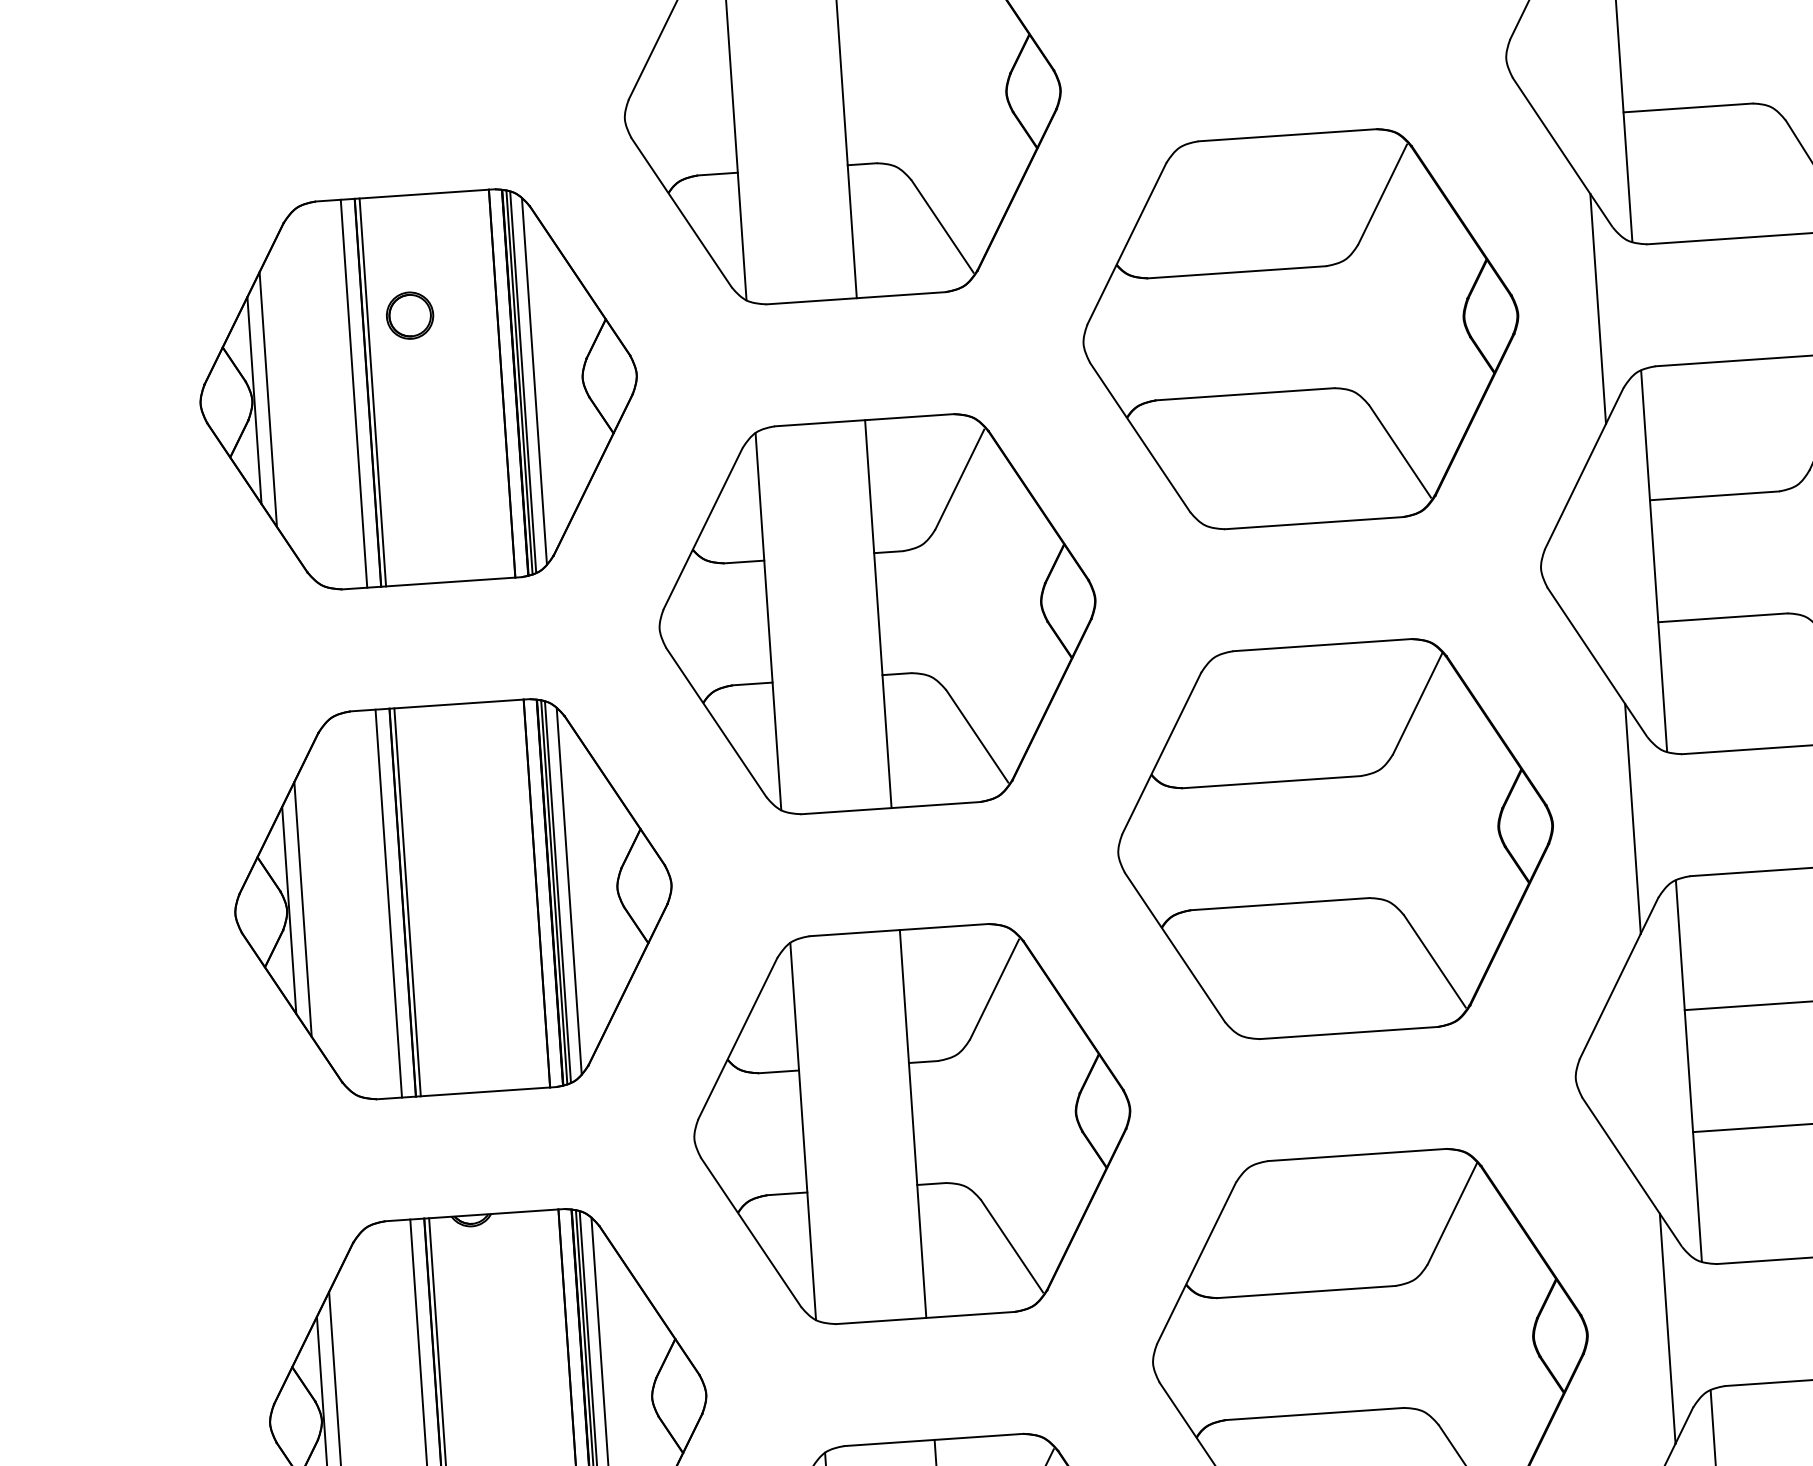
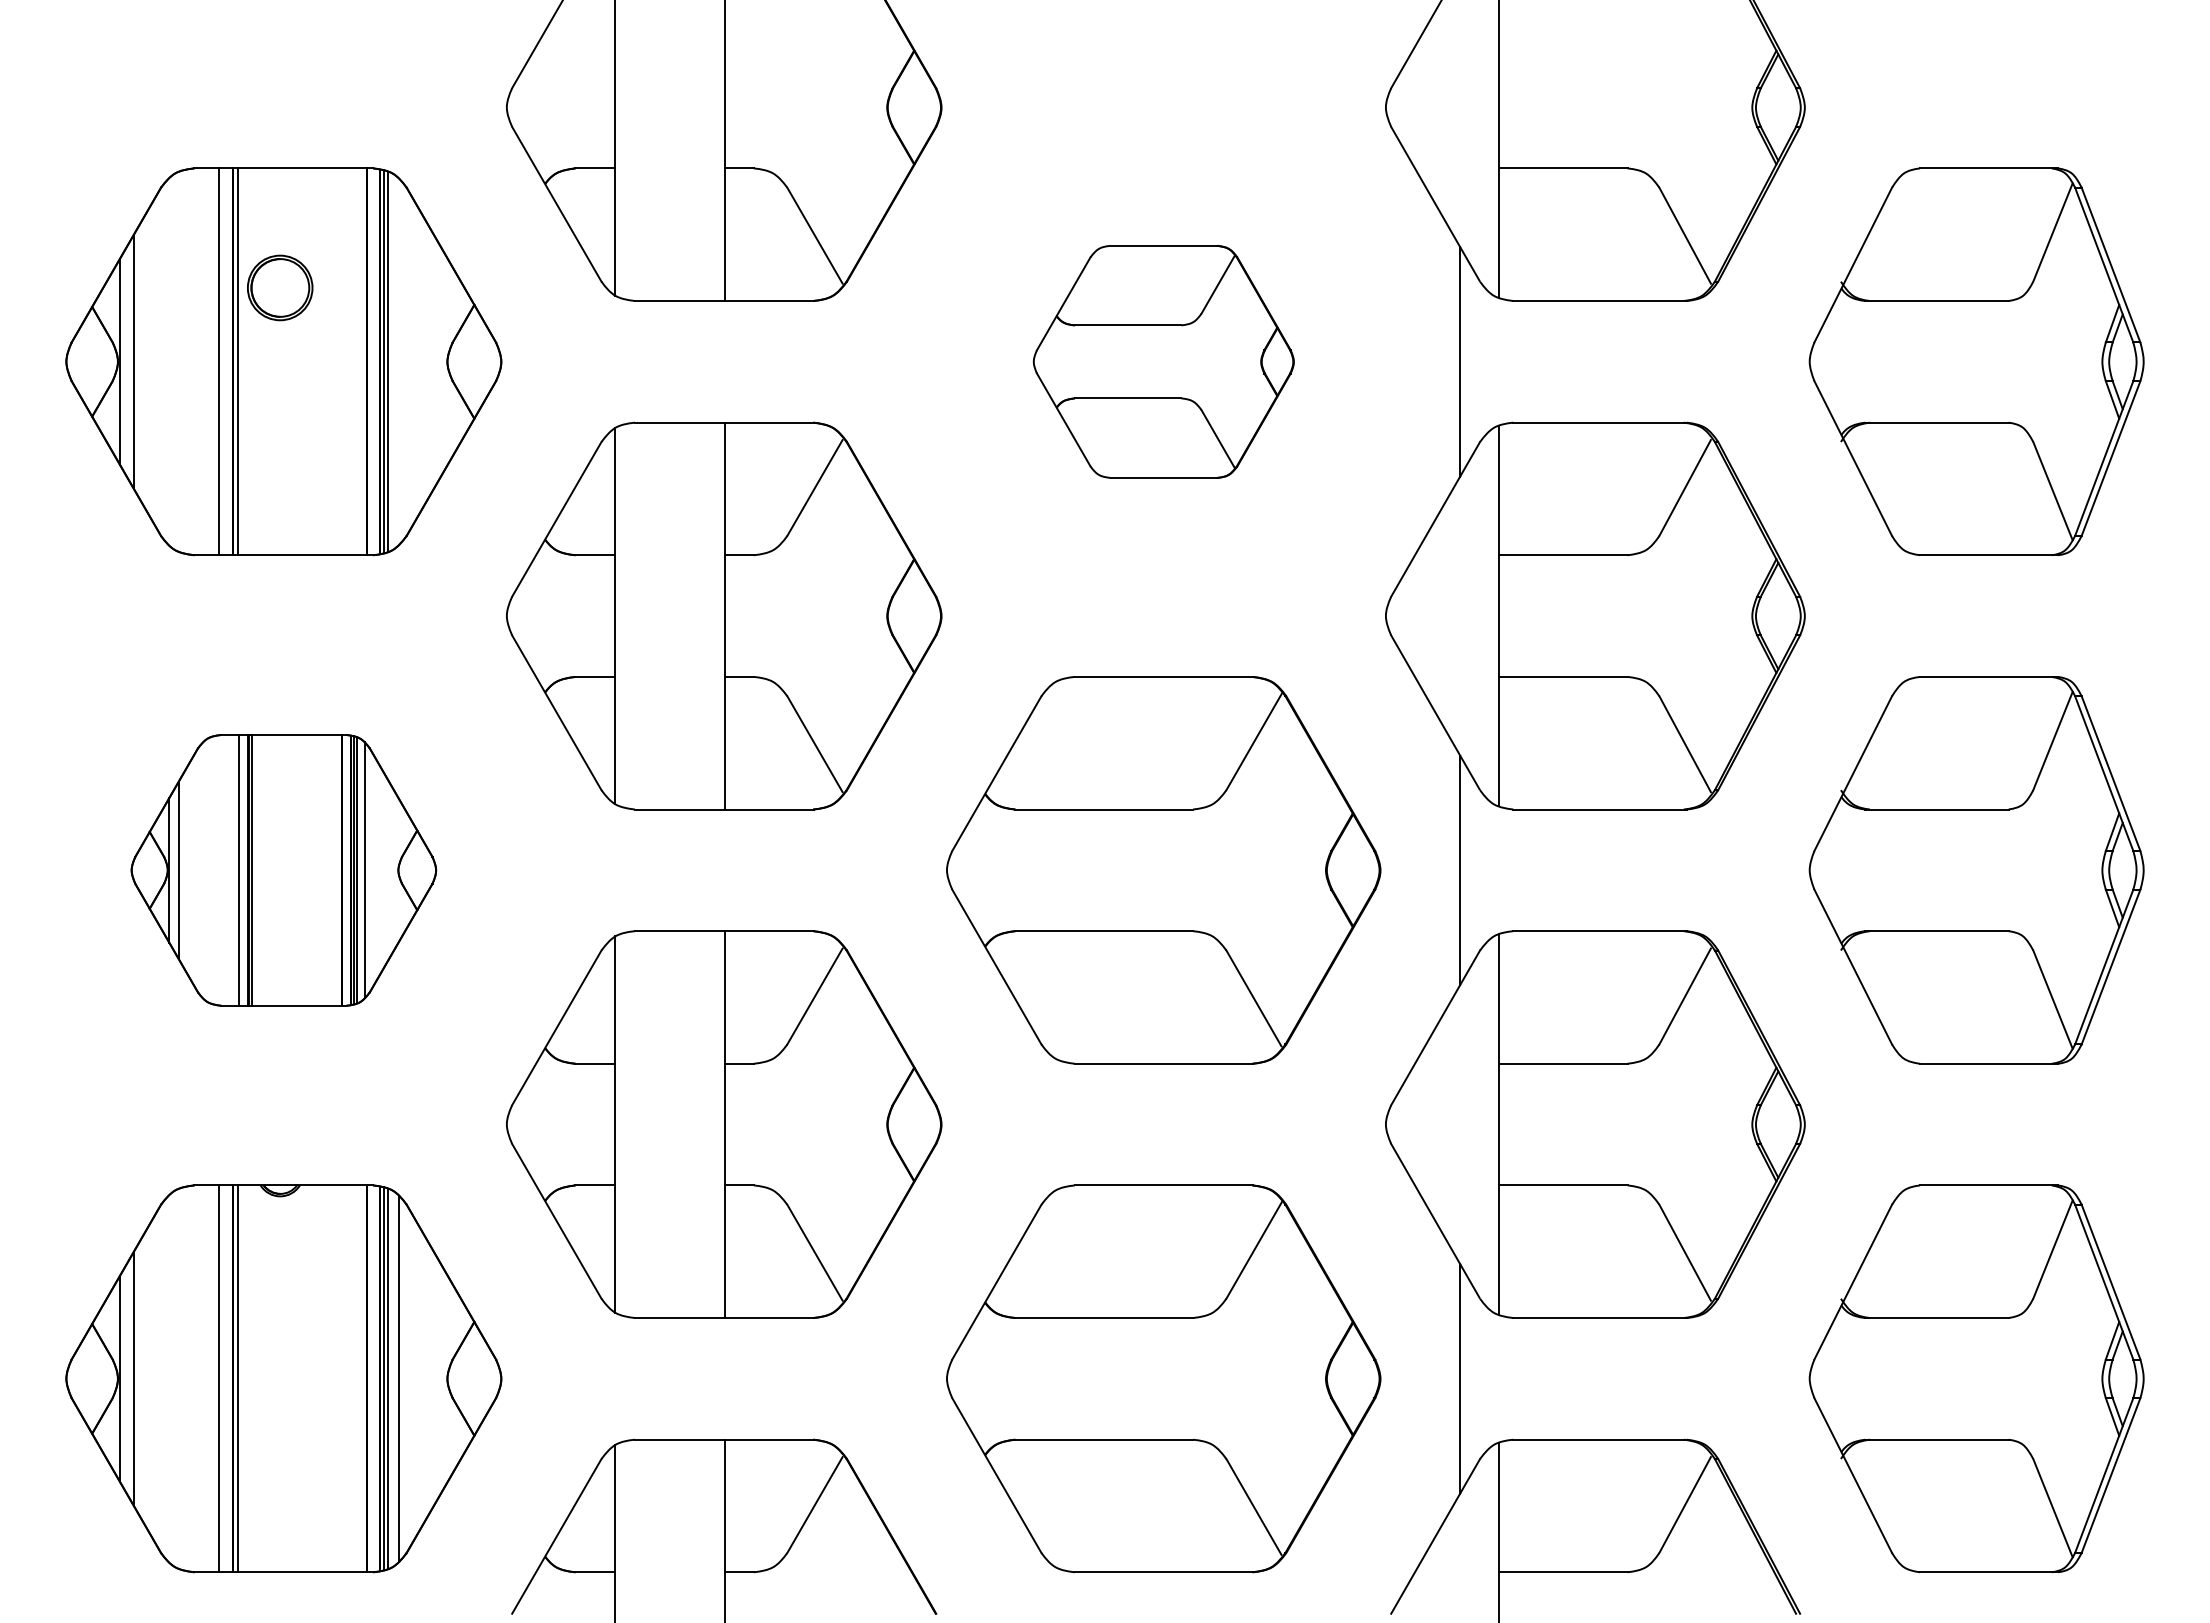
part: (410, 316) -> (280, 288), size x1.4
part: (1300, 328) -> (1163, 361), size x0.6
line: (534, 381) -> (399, 361), removed
part: (453, 899) -> (283, 870), size x0.7

